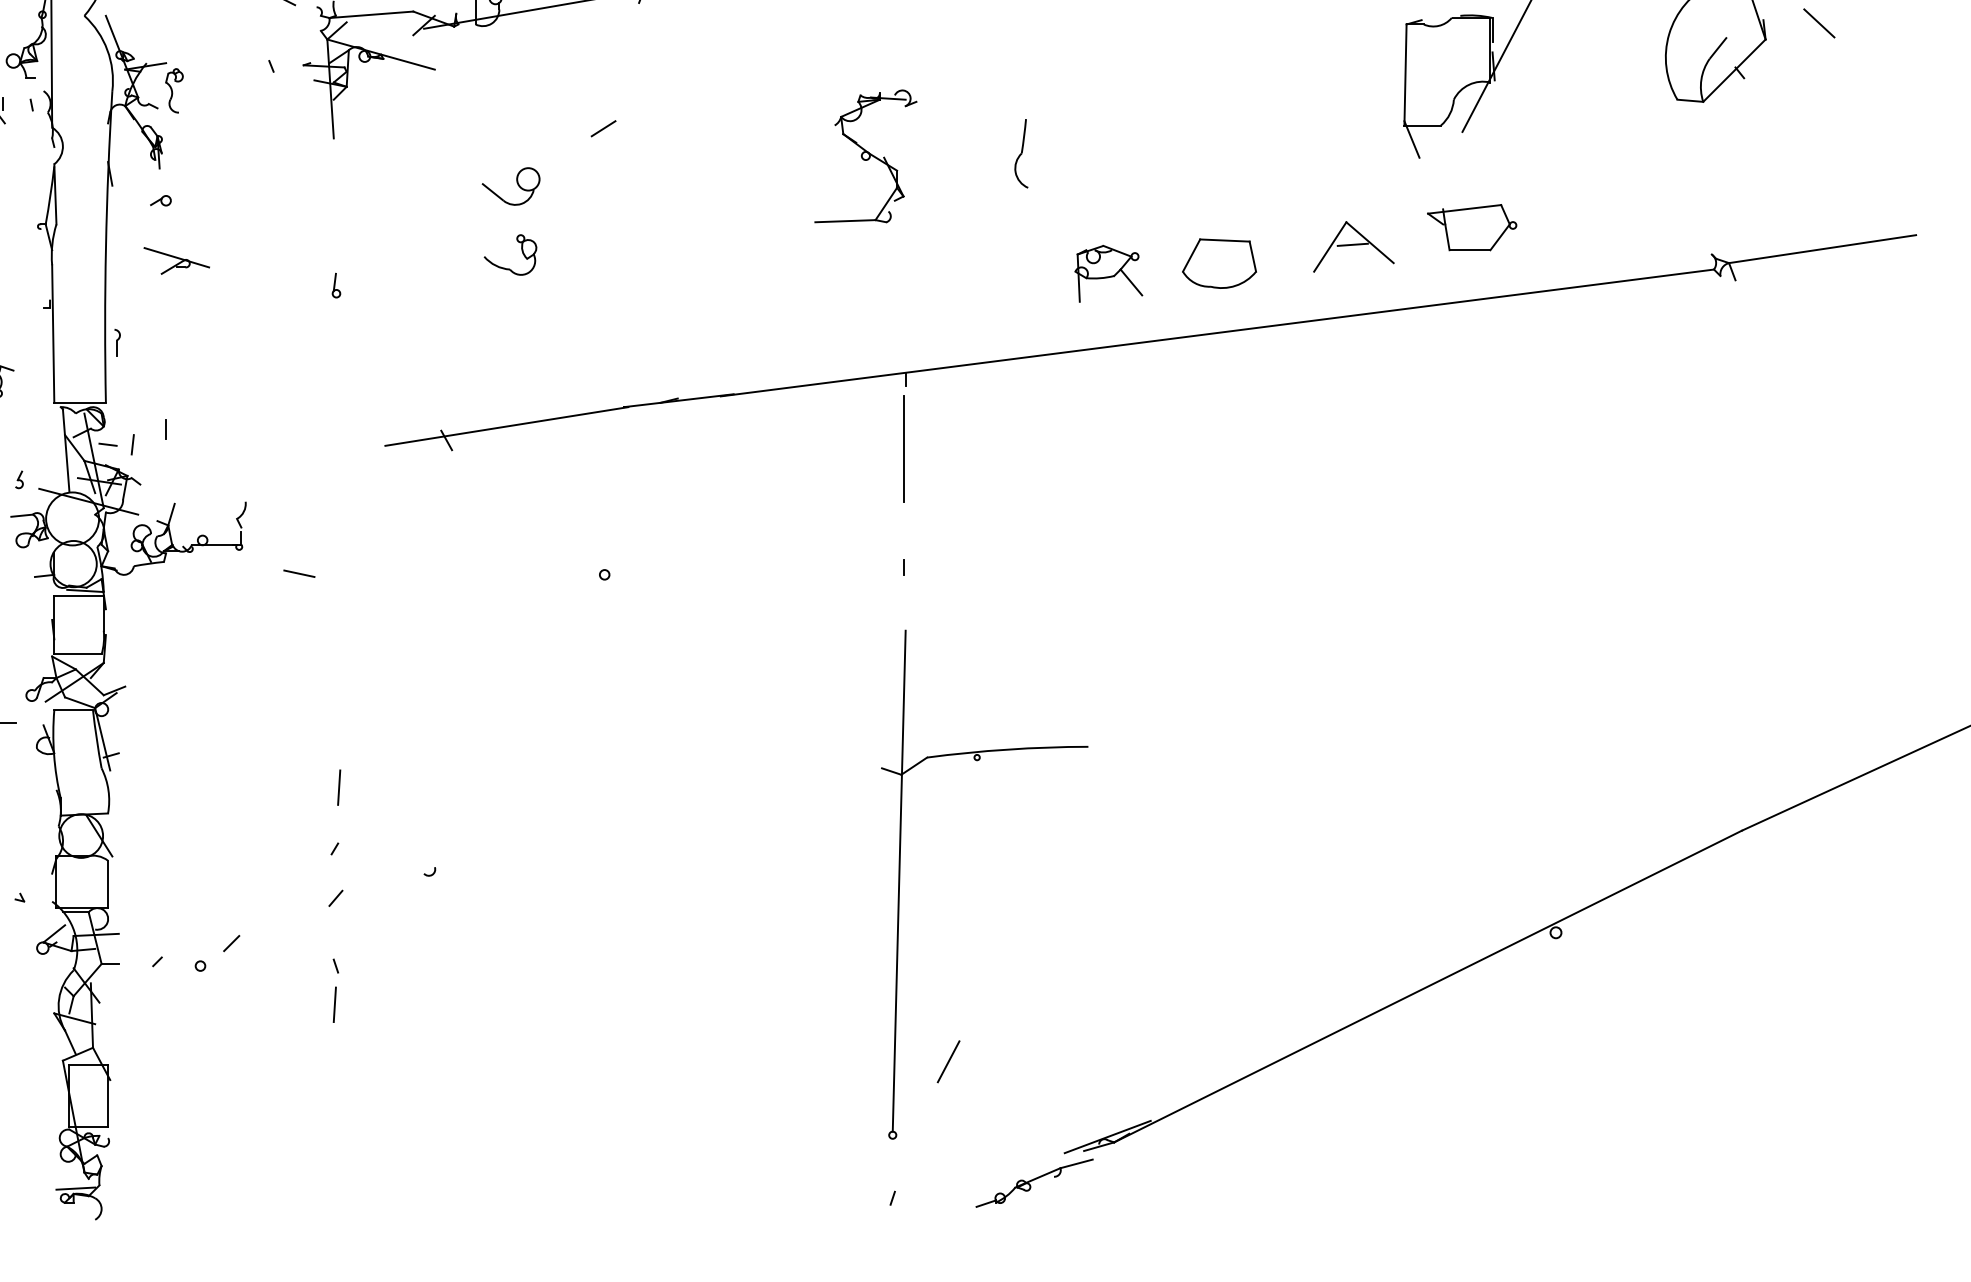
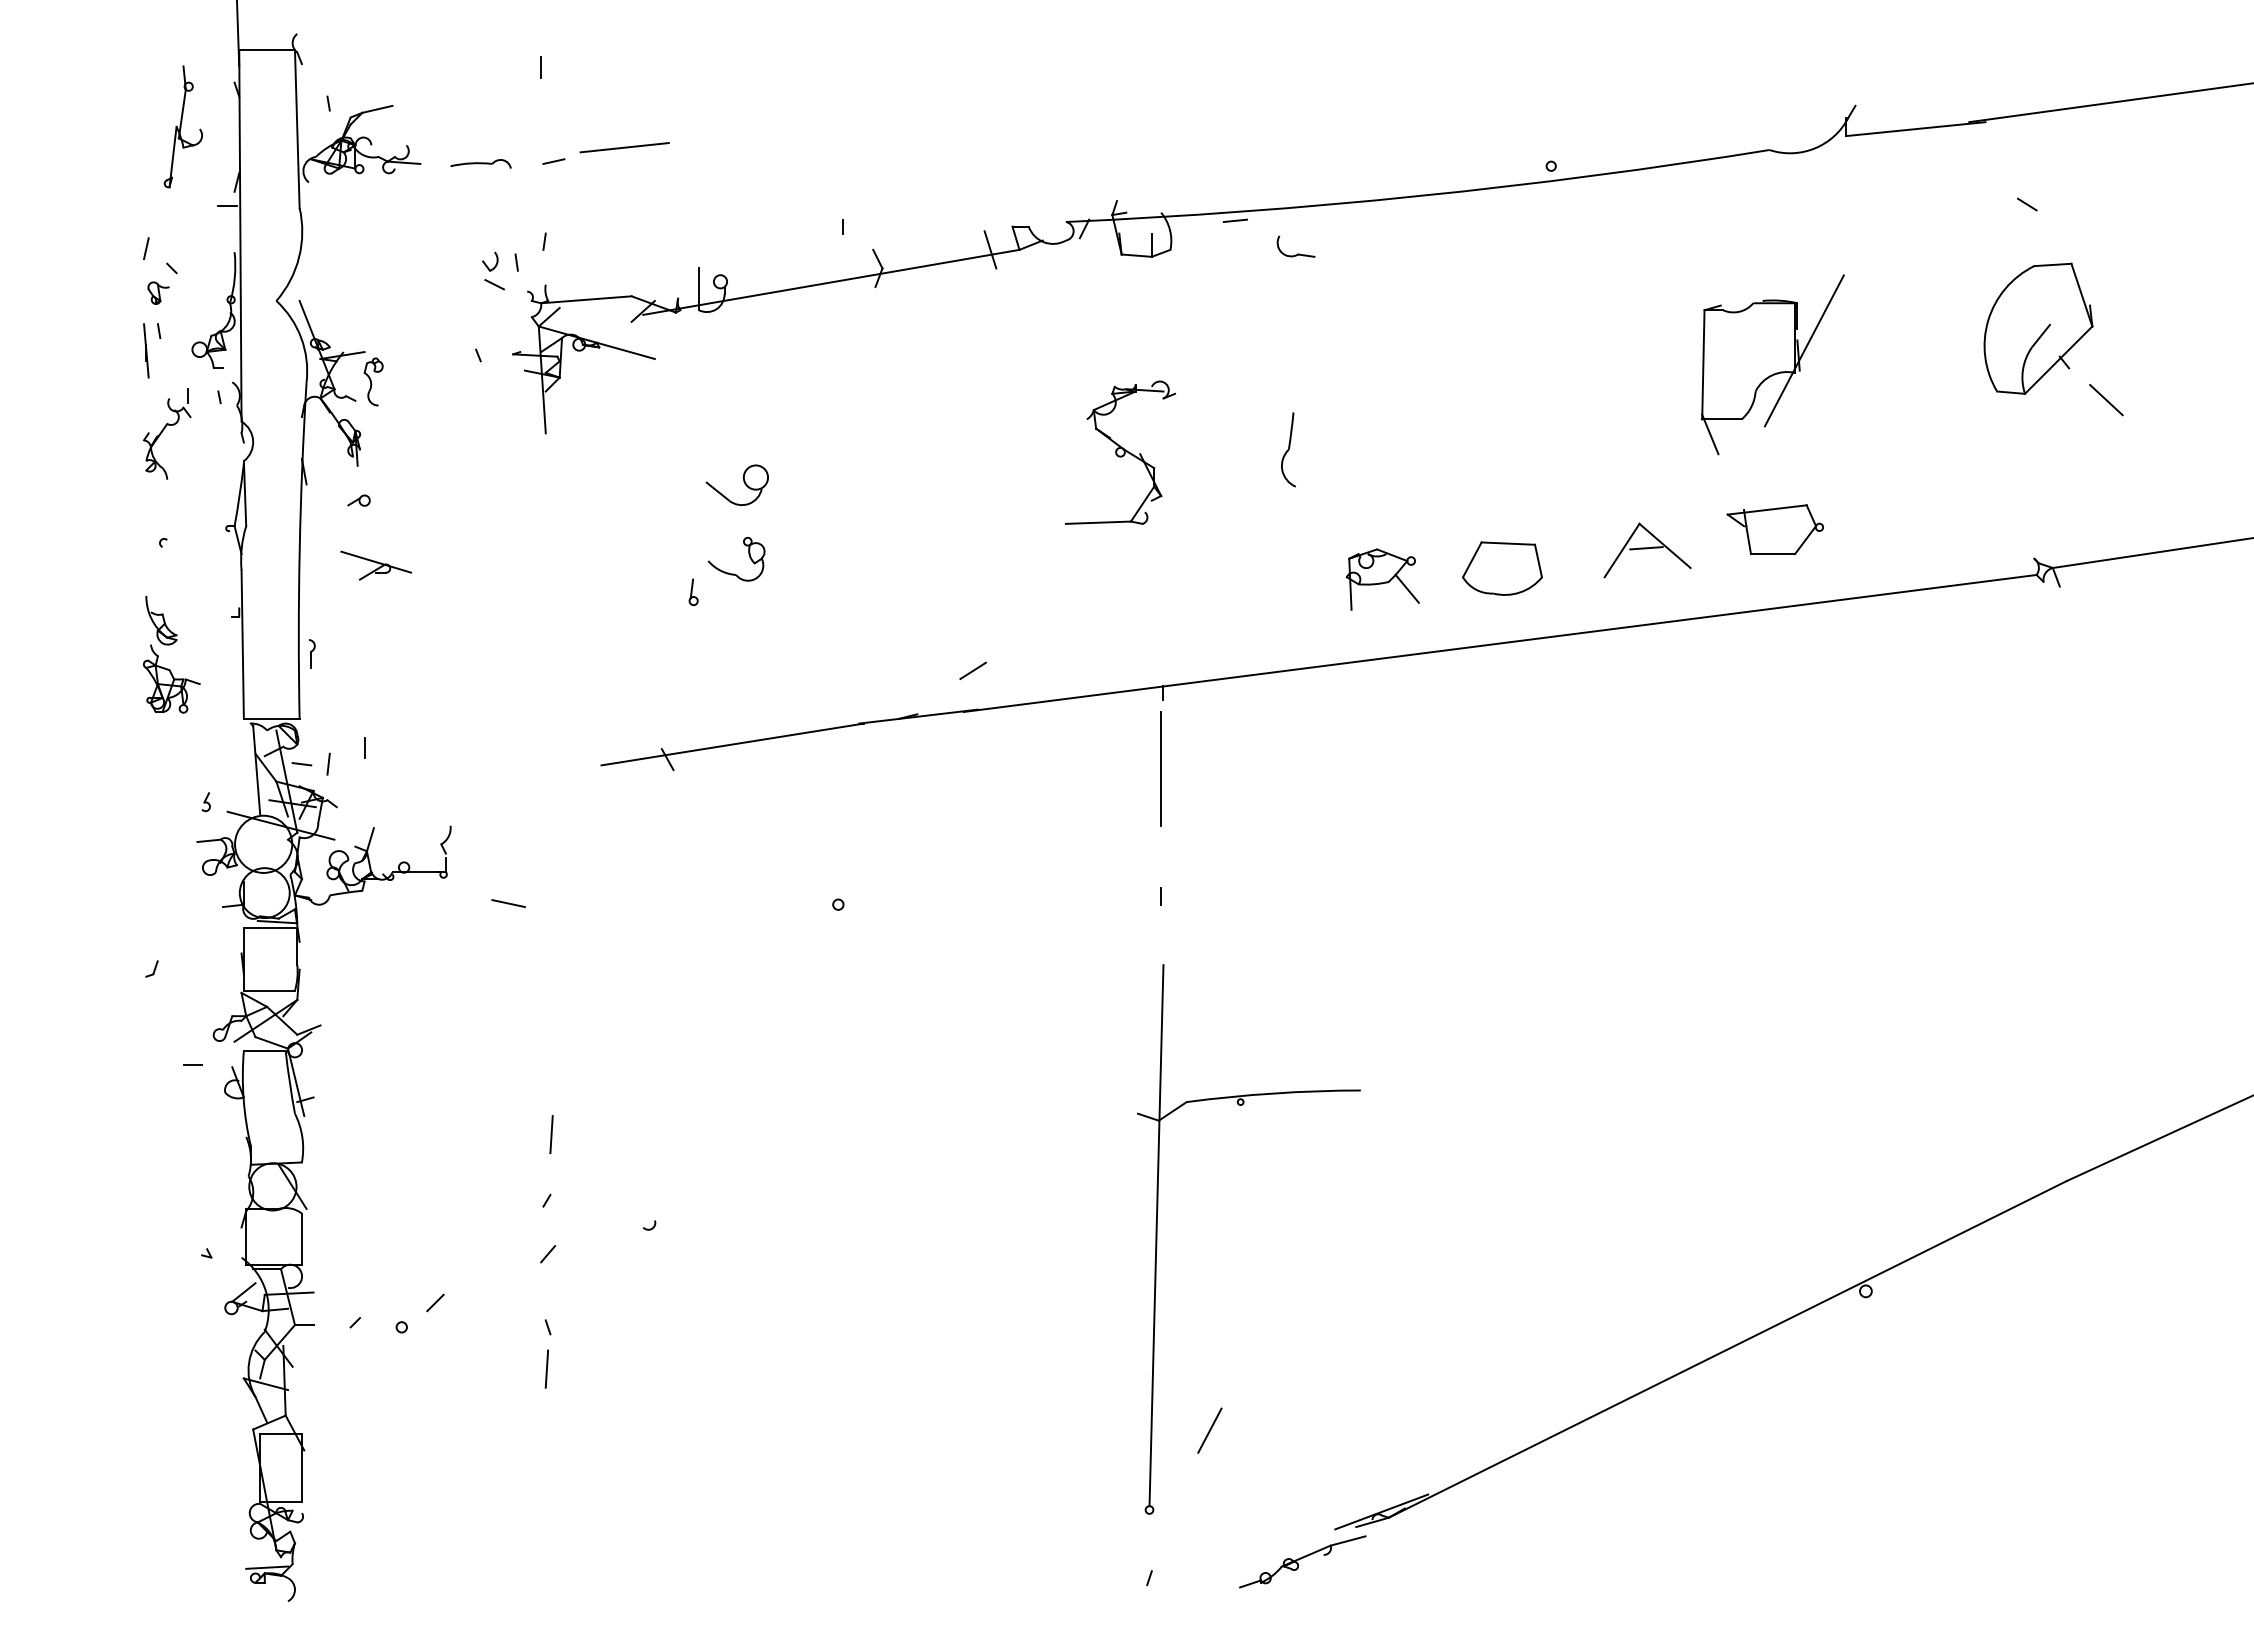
line: (1819, 23) -> (2106, 400), moved
line: (602, 128) -> (972, 670), moved
part: (336, 285) -> (693, 592), moved

